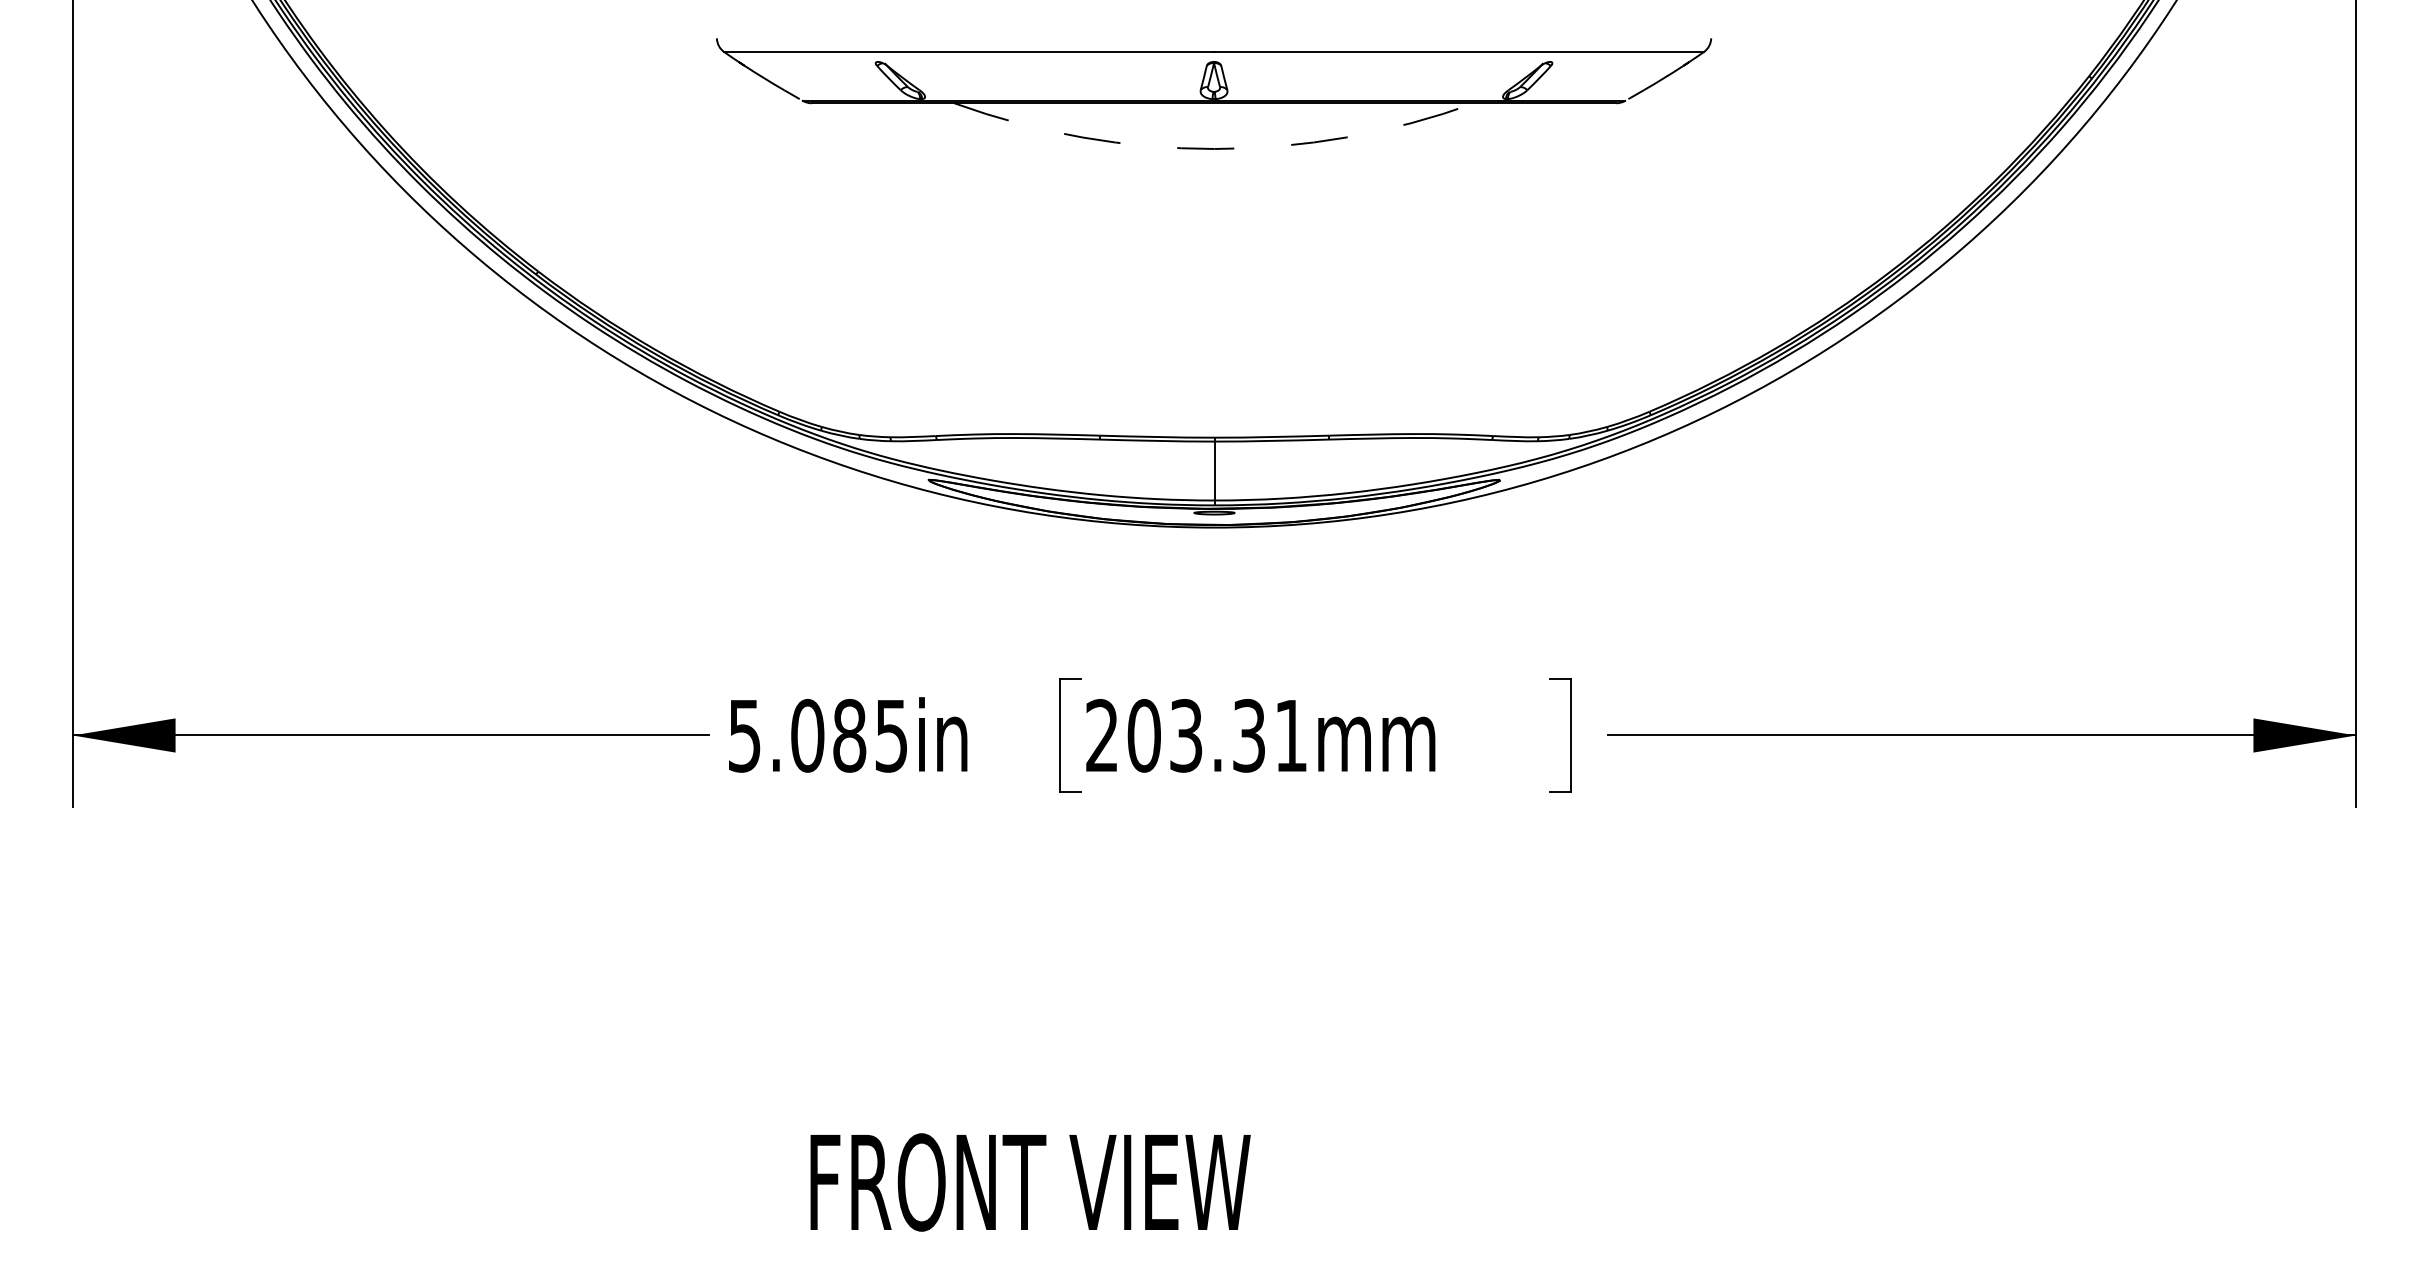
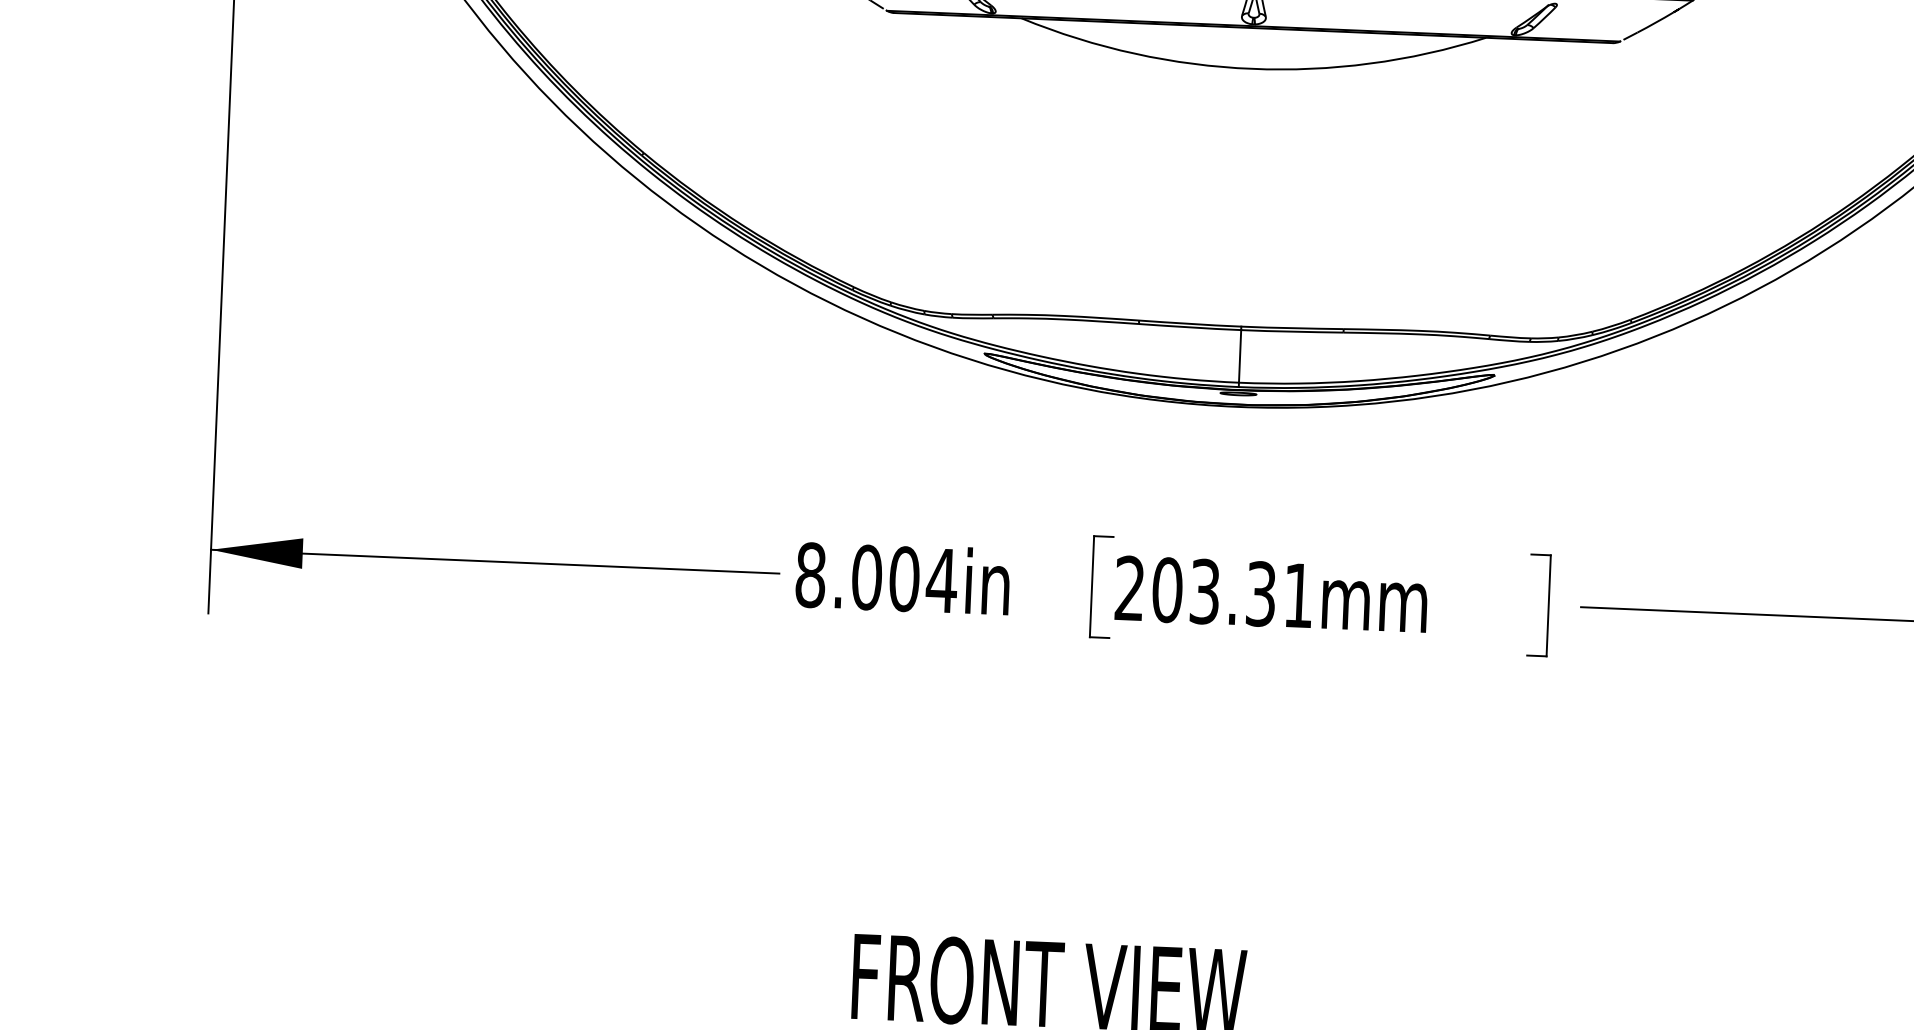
arc: (1214, 148) -> (1252, 68), dashed -> solid
text: (818, 735) -> (876, 577), 5.085in -> 8.004in

